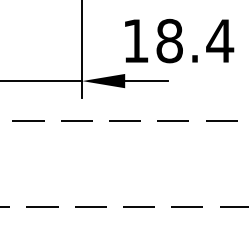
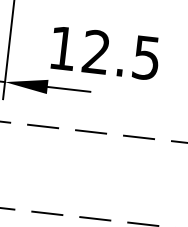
text: (195, 40) -> (122, 54), 18.4 -> 12.5

